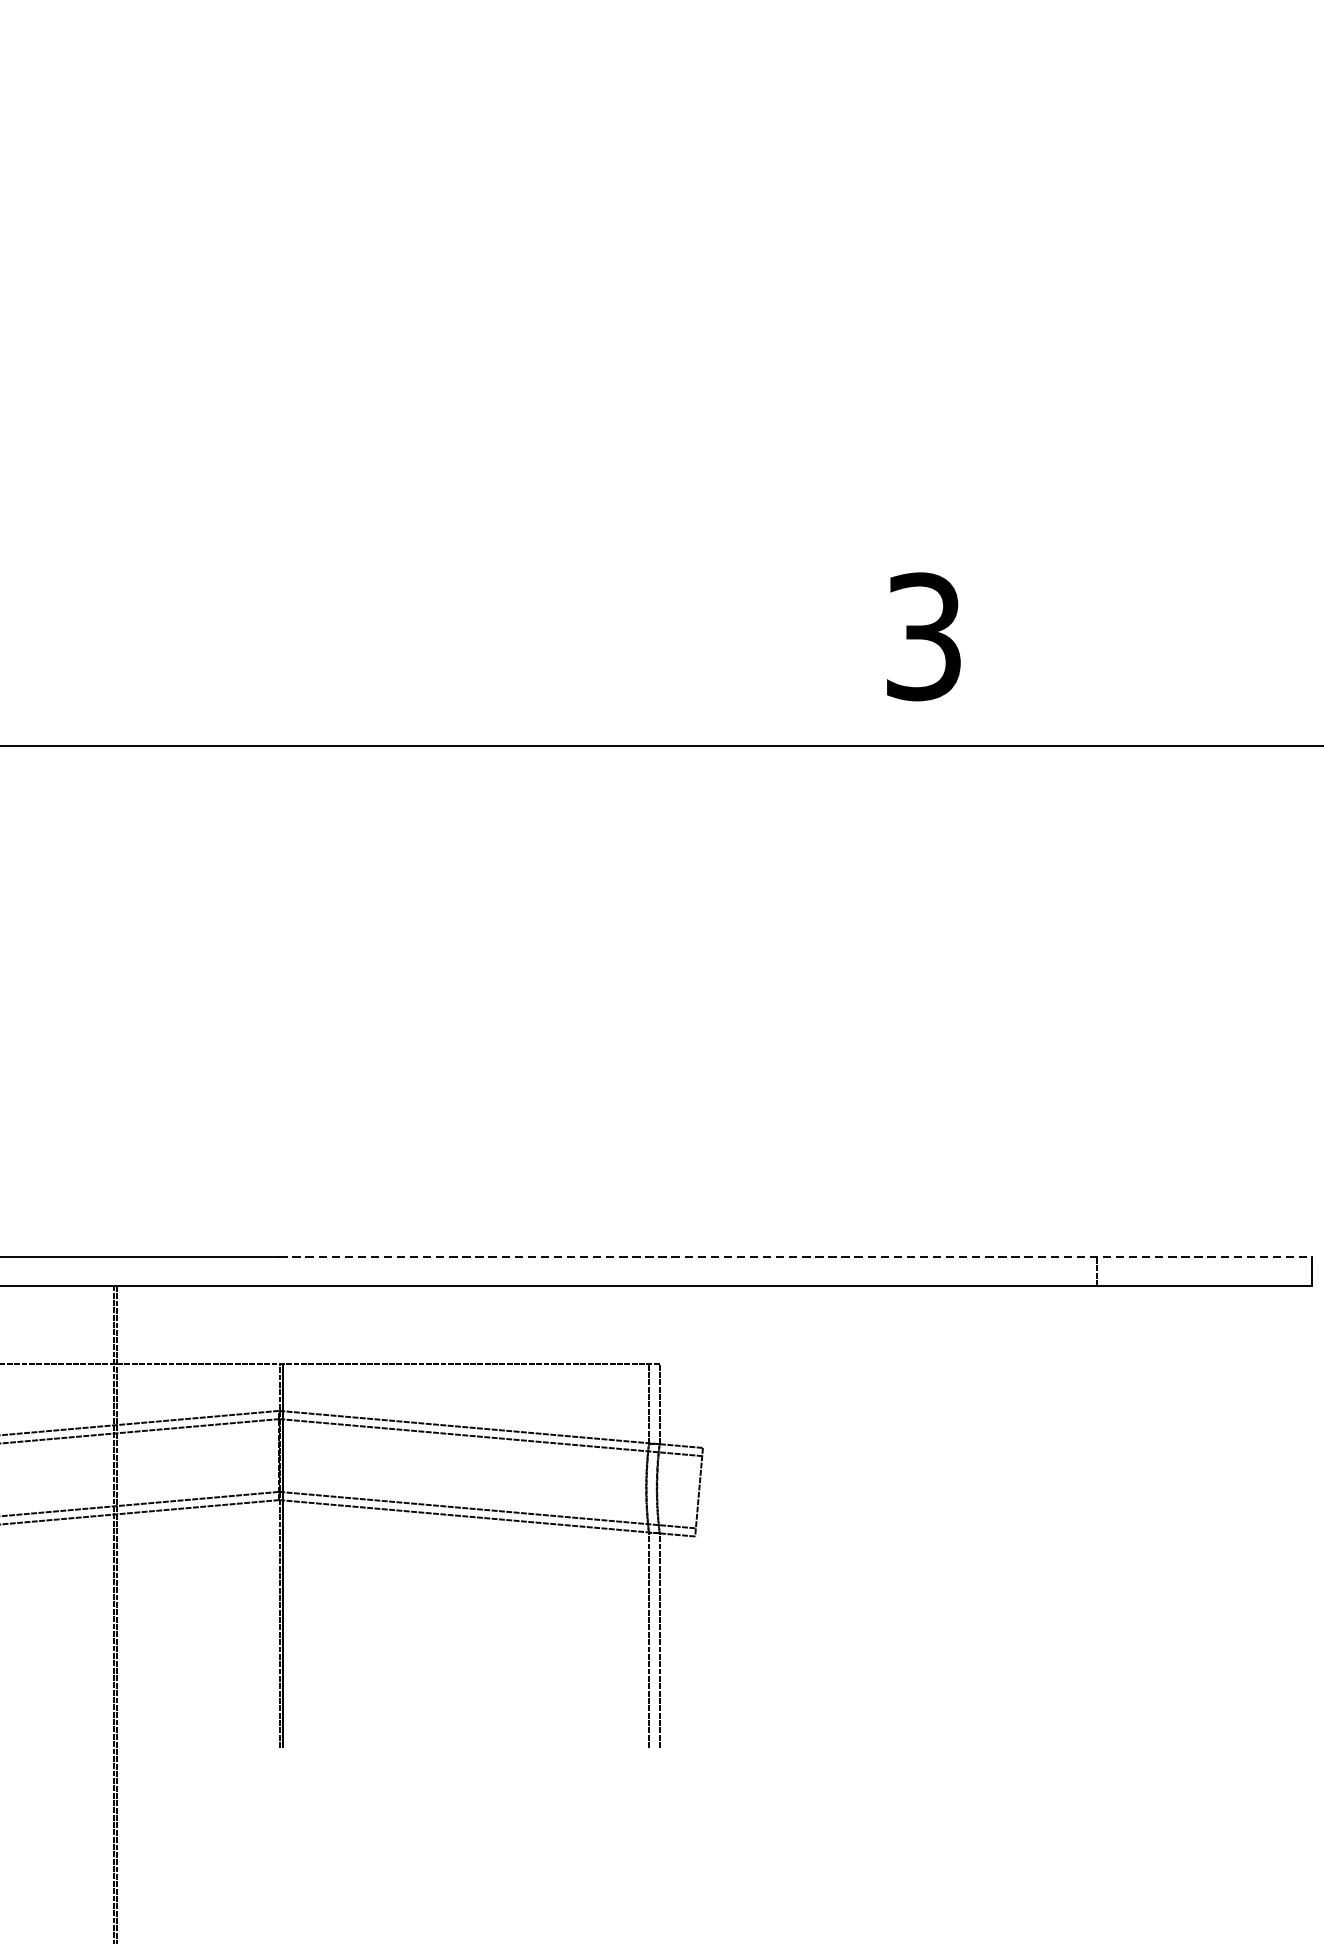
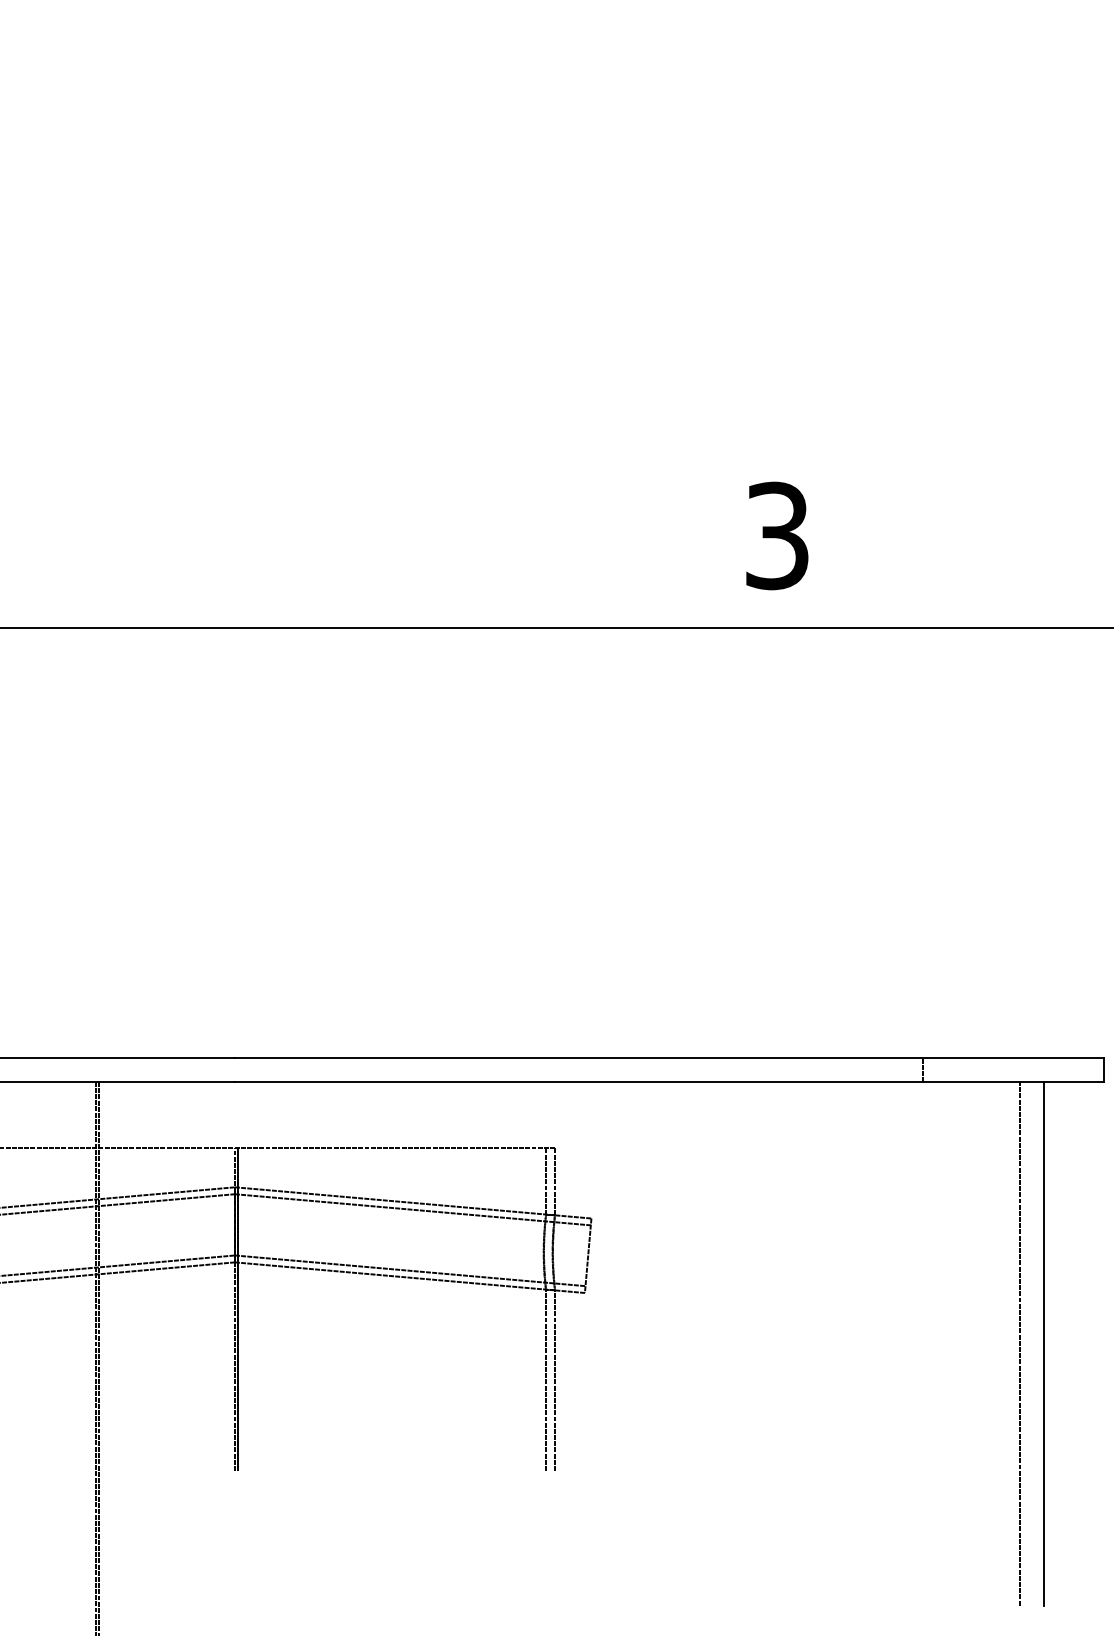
line: (795, 1257) -> (669, 1058), dashed -> solid
line: (1212, 1596) -> (1020, 1343), added
line: (1241, 1596) -> (1044, 1343), added

